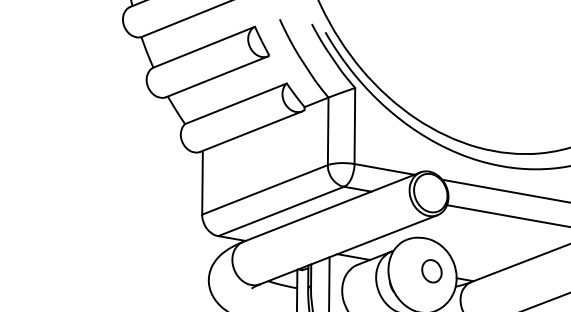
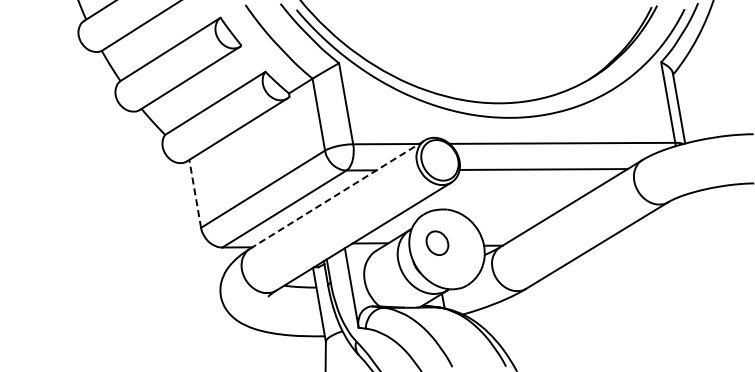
line: (202, 182) -> (195, 193), solid -> dashed
line: (331, 207) -> (337, 194), solid -> dashed
part: (432, 270) -> (437, 242), moved

